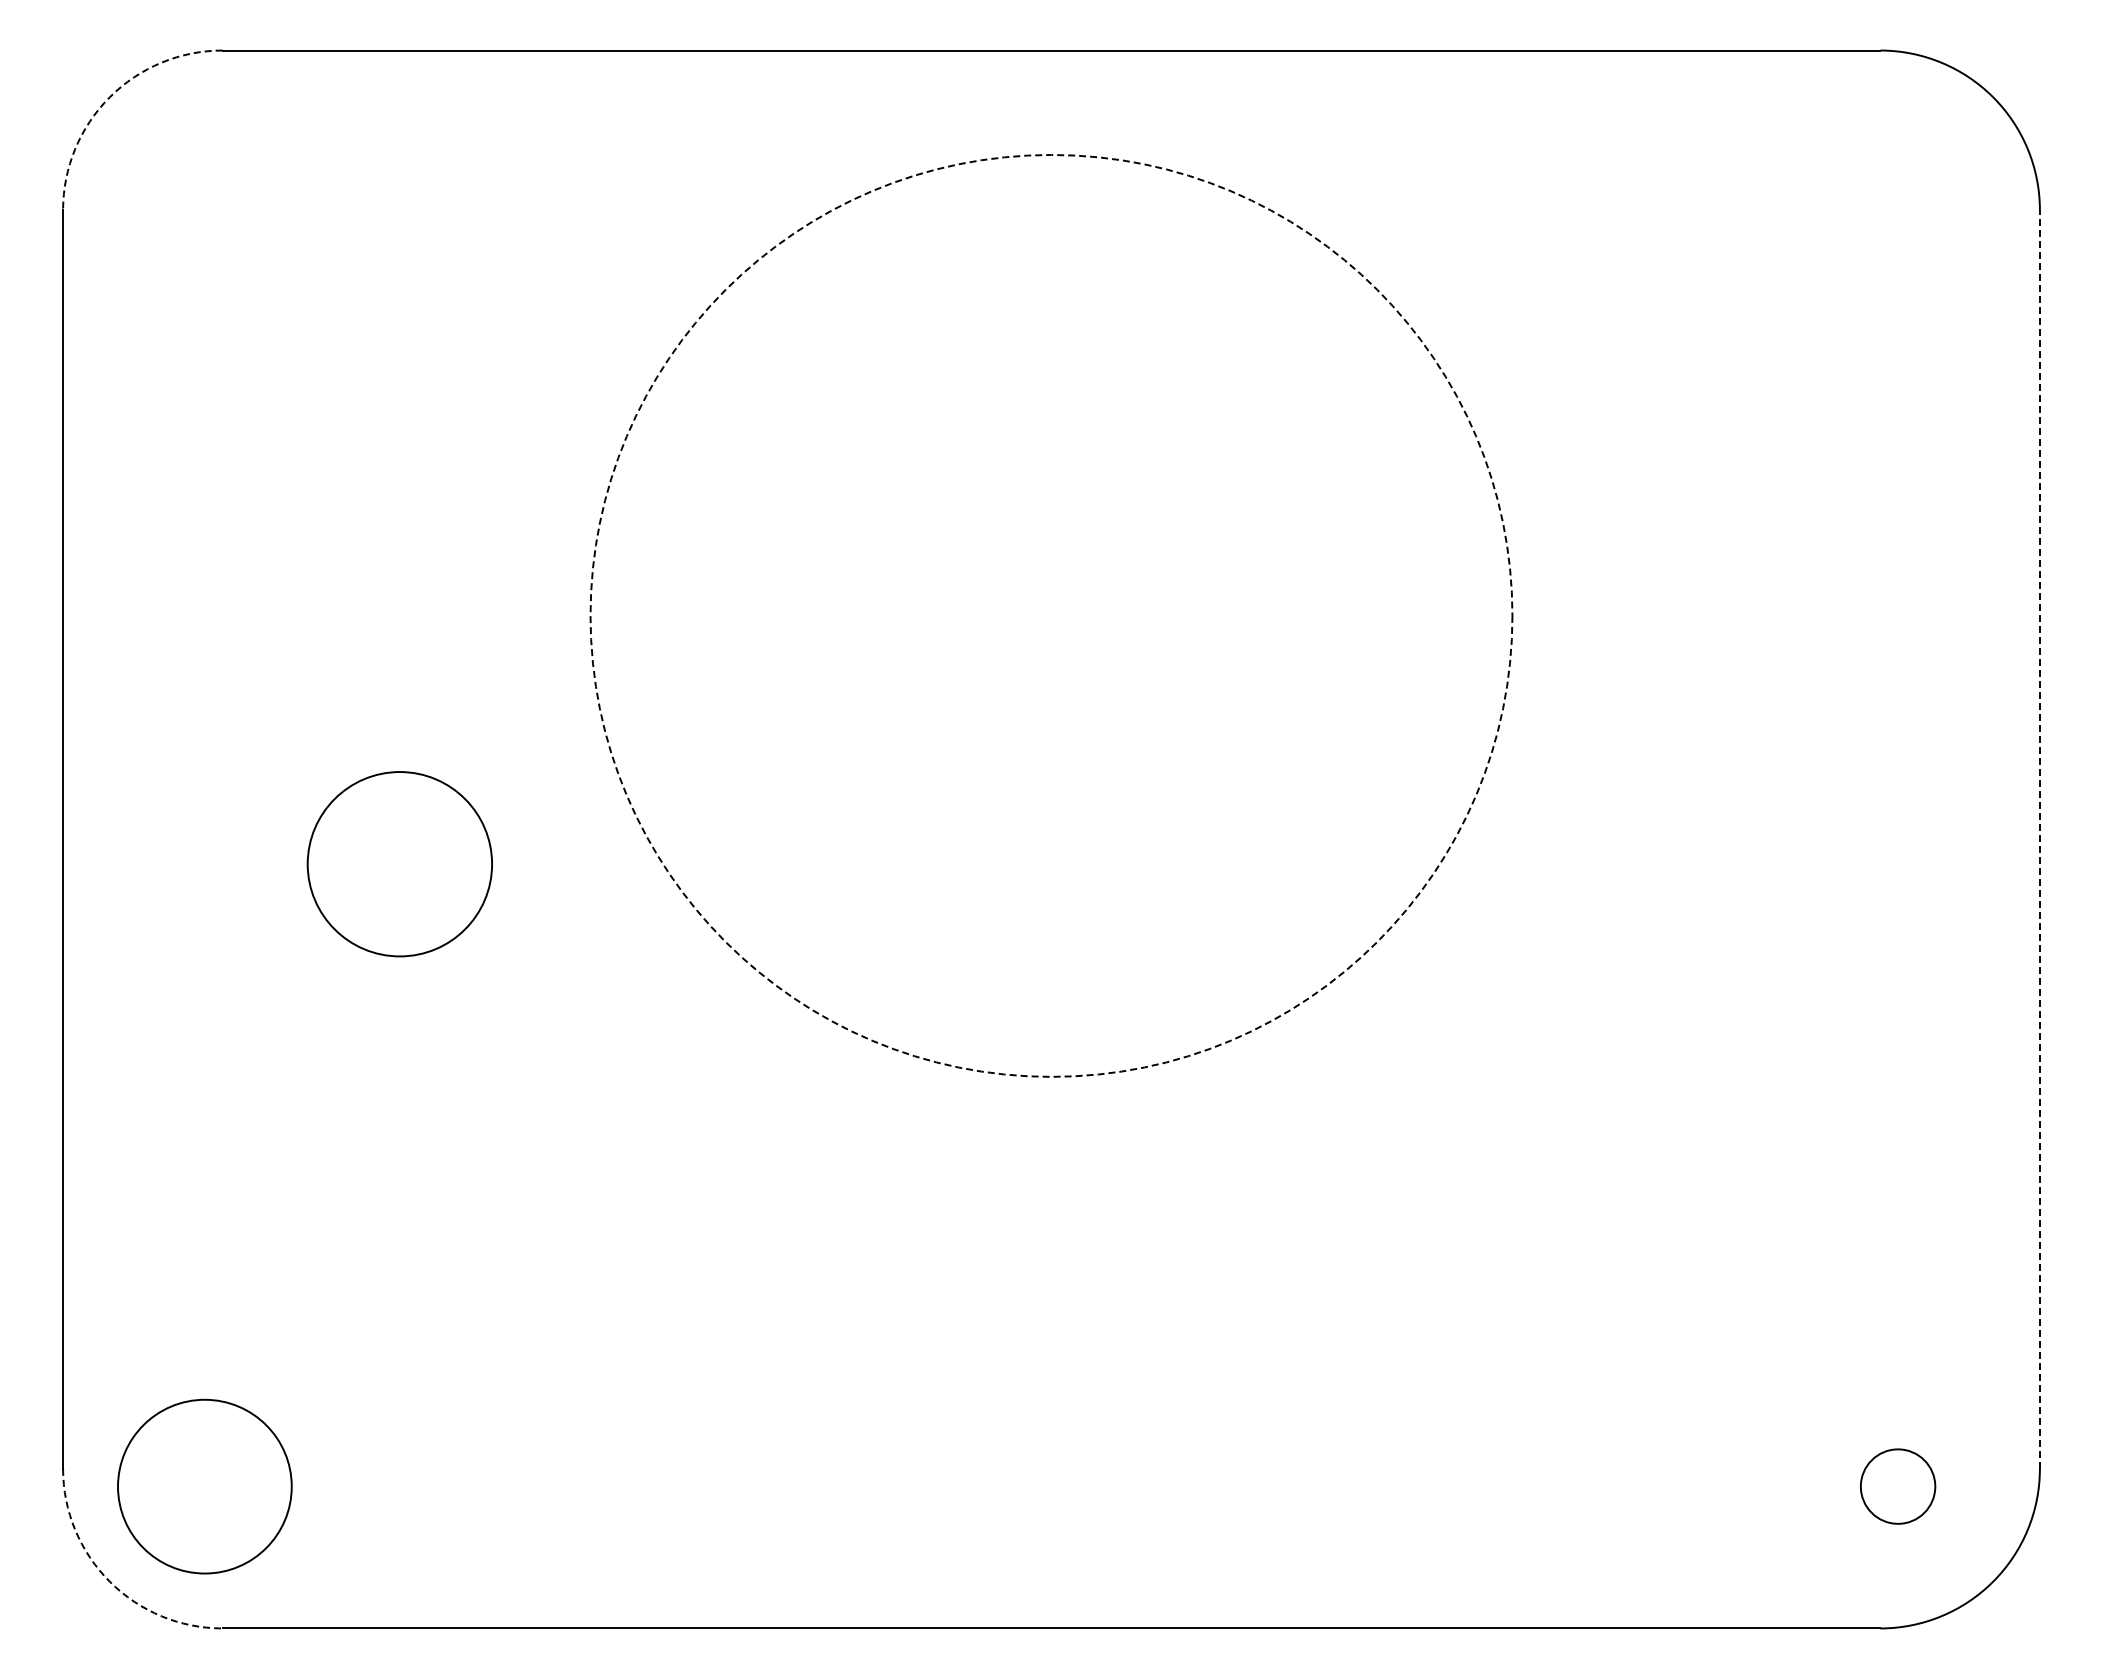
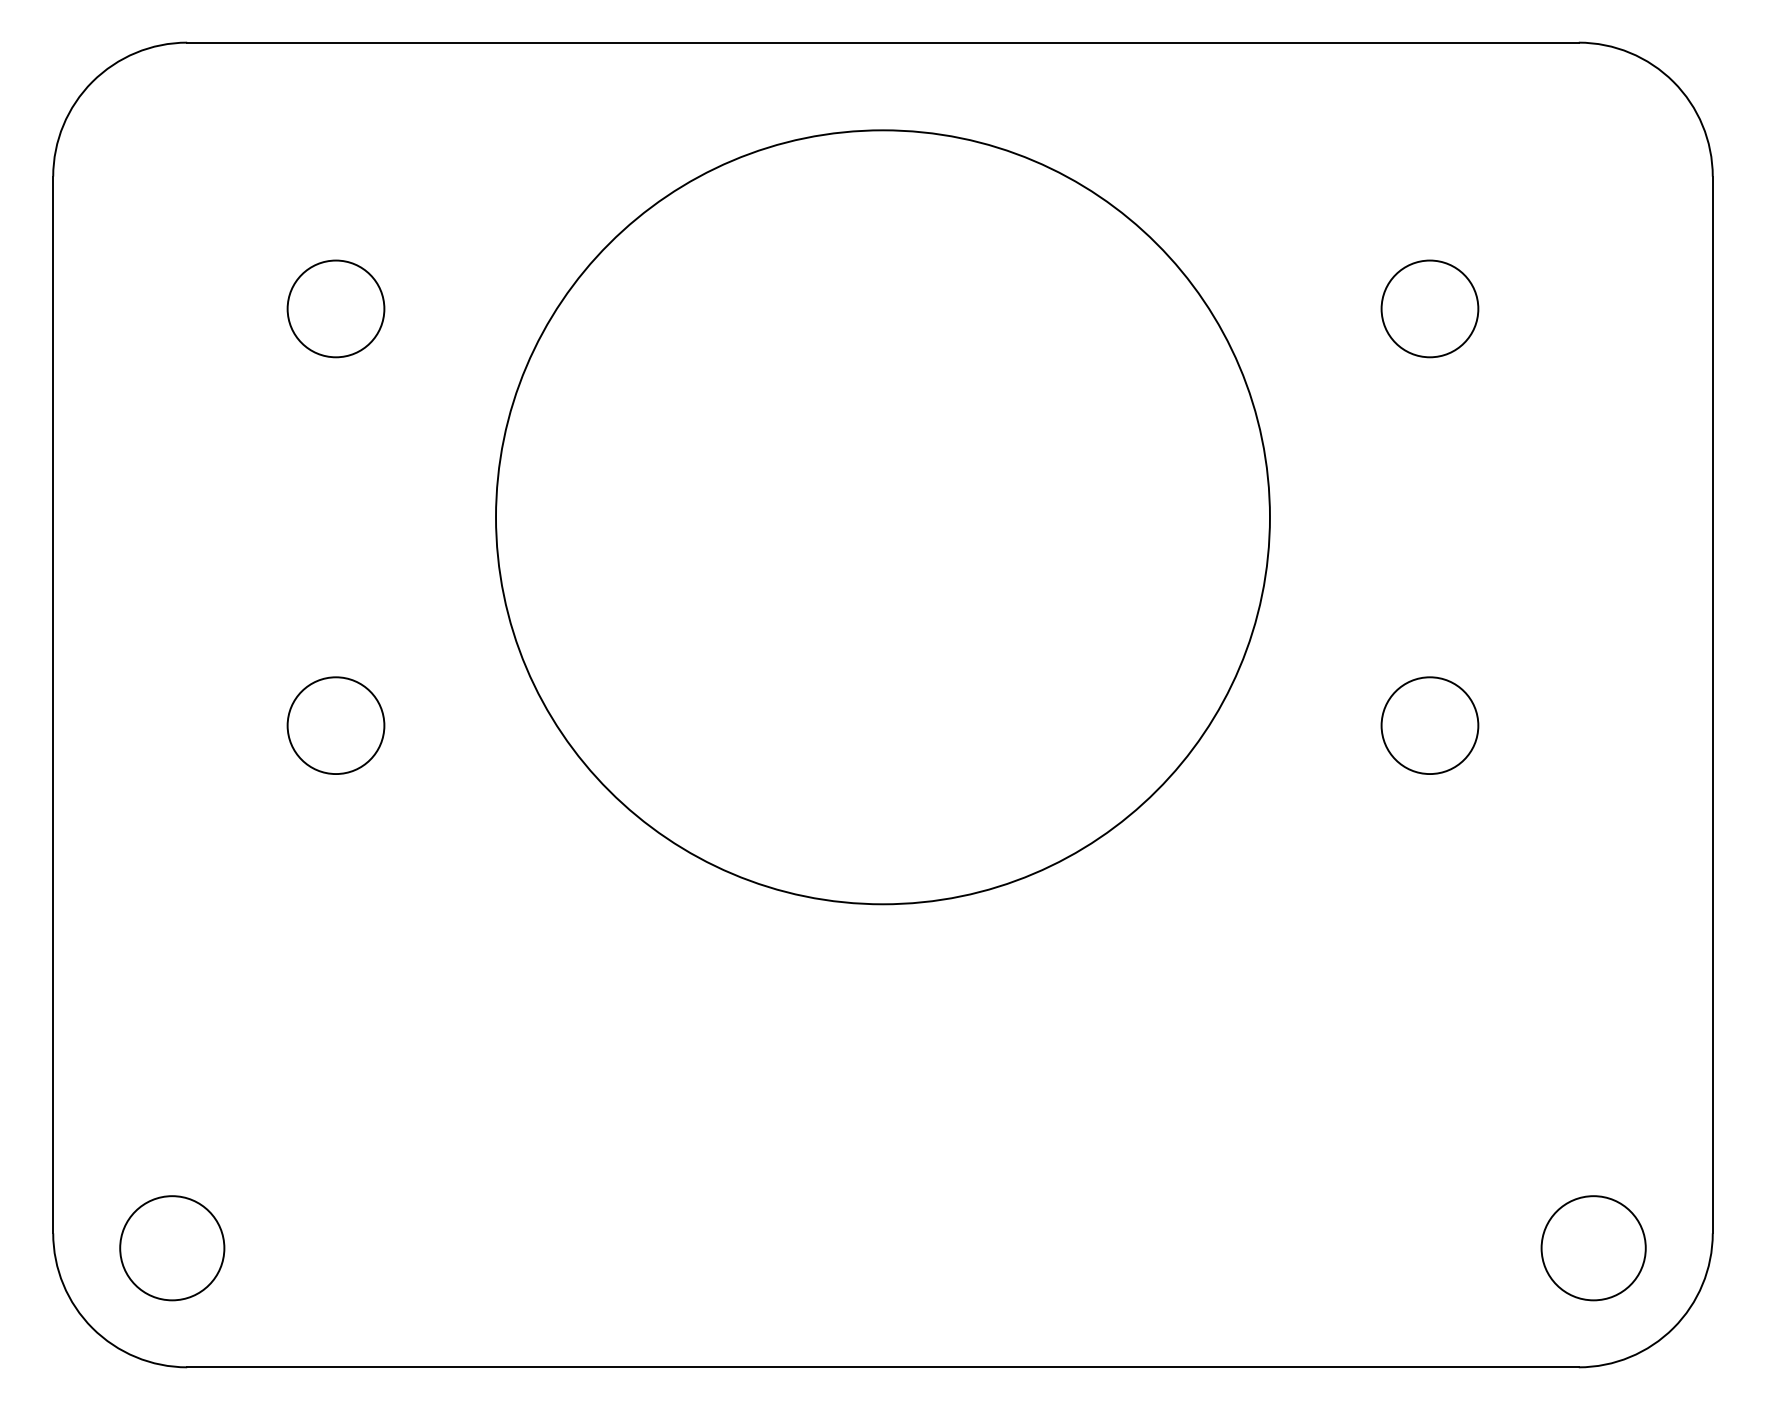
arc: (109, 97) -> (92, 82), dashed -> solid
circle: (399, 367) -> (335, 308), added
circle: (1702, 367) -> (1429, 308), added
circle: (1051, 615) -> (883, 516), dashed -> solid
line: (2039, 839) -> (1712, 705), dashed -> solid
circle: (399, 863) -> (335, 725), size x0.62
circle: (1702, 863) -> (1429, 725), added
circle: (204, 1486) -> (171, 1248), size x0.71
circle: (1898, 1486) -> (1594, 1248), size x1.67
arc: (109, 1581) -> (92, 1327), dashed -> solid

